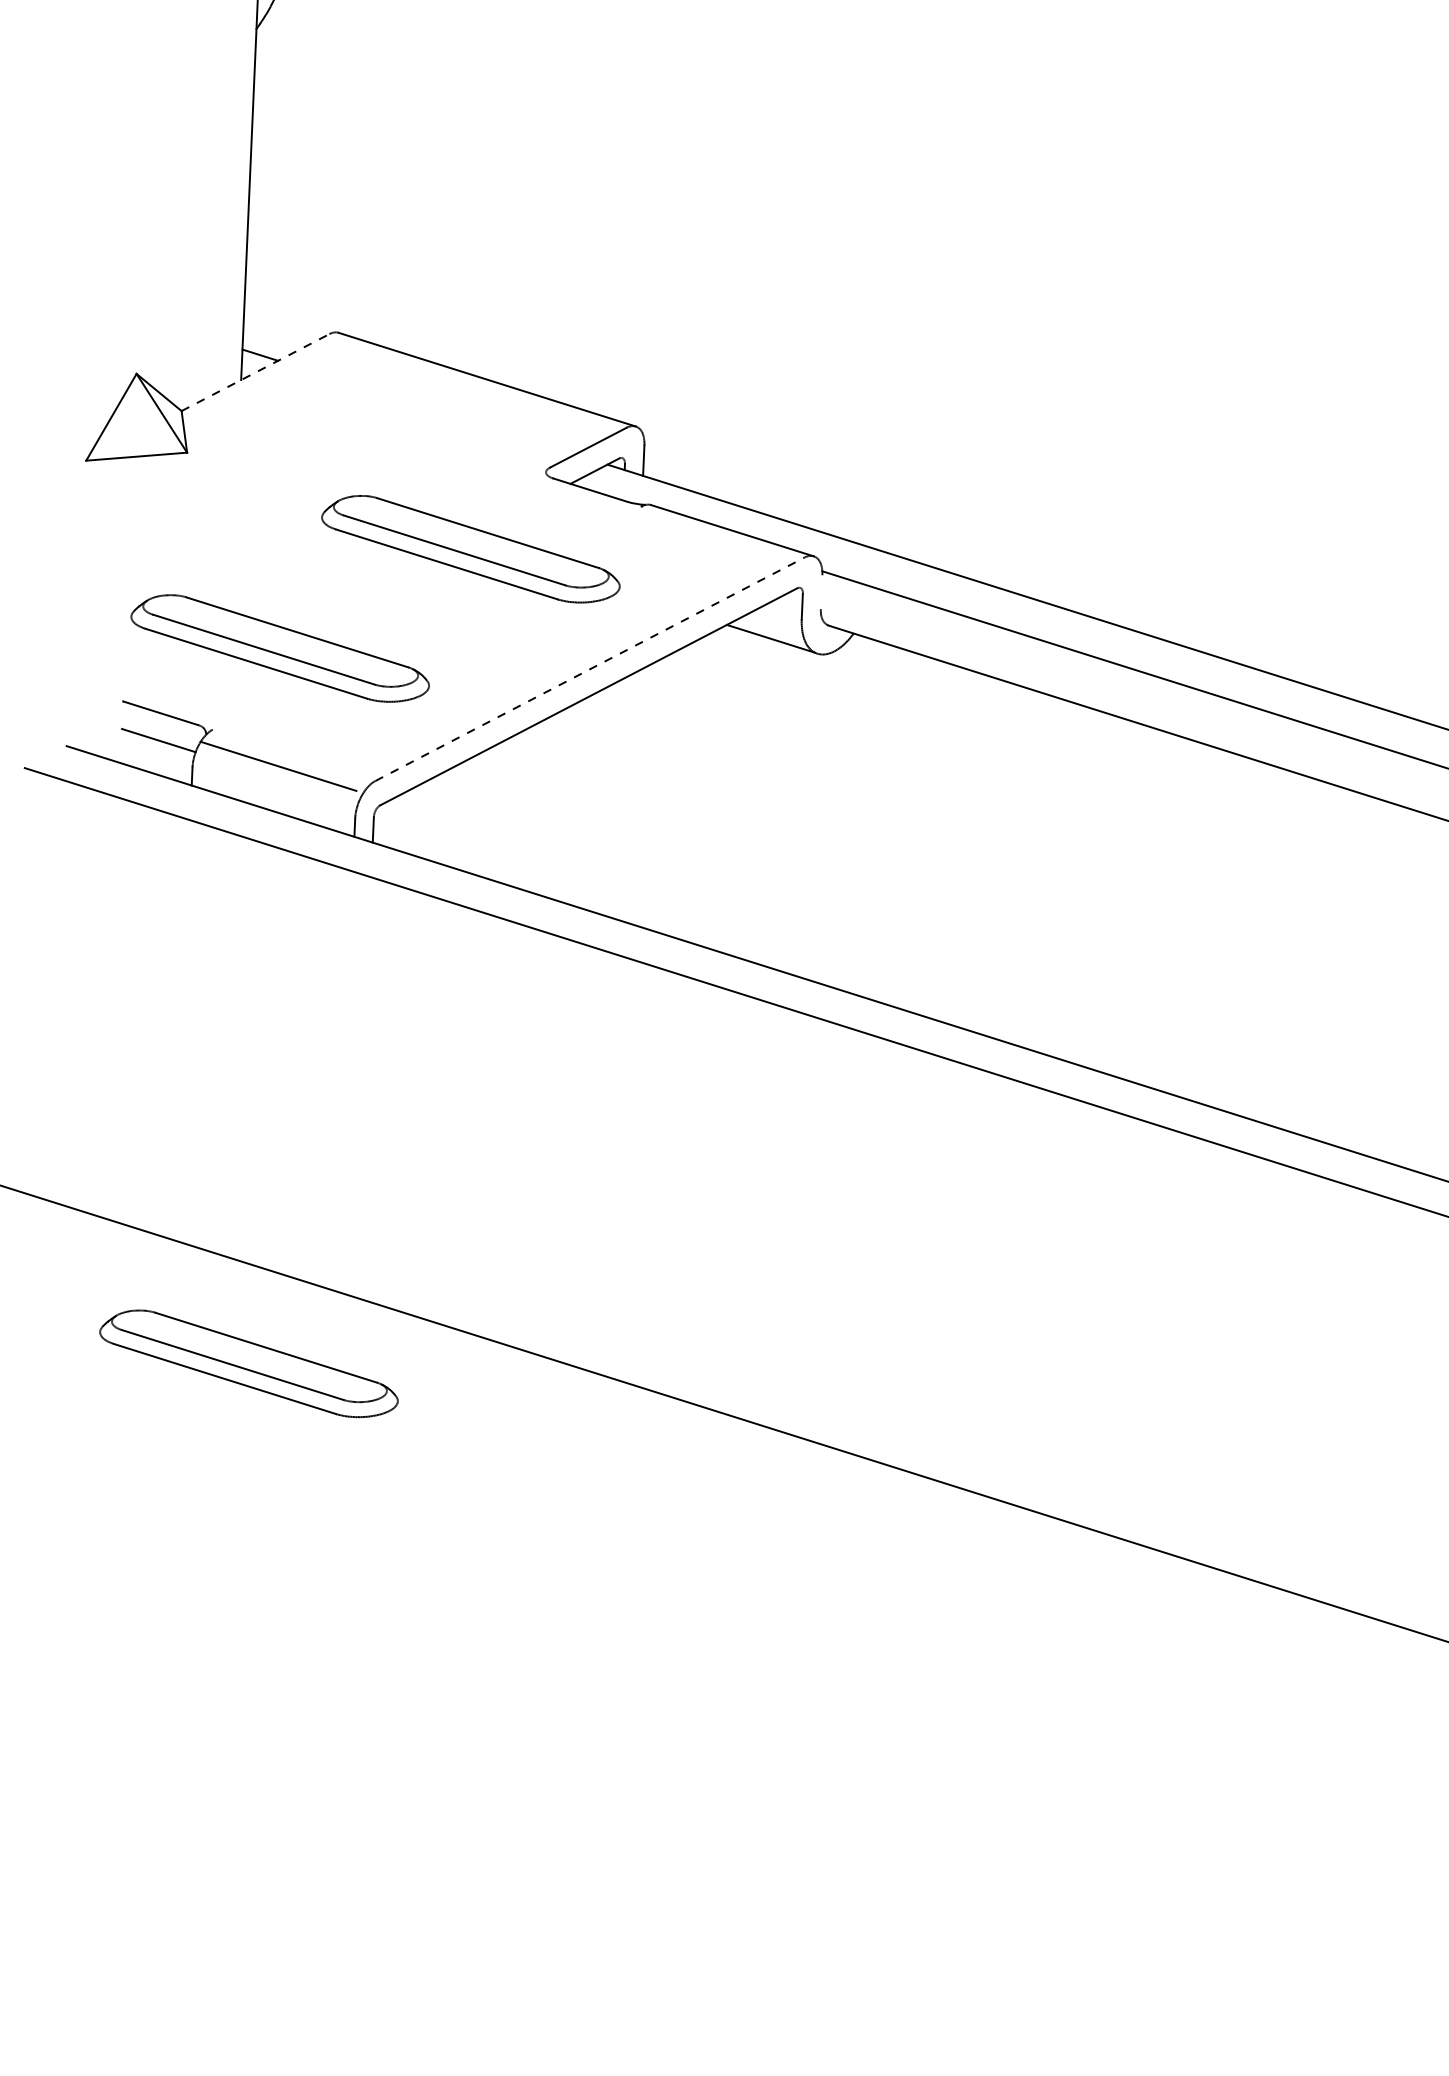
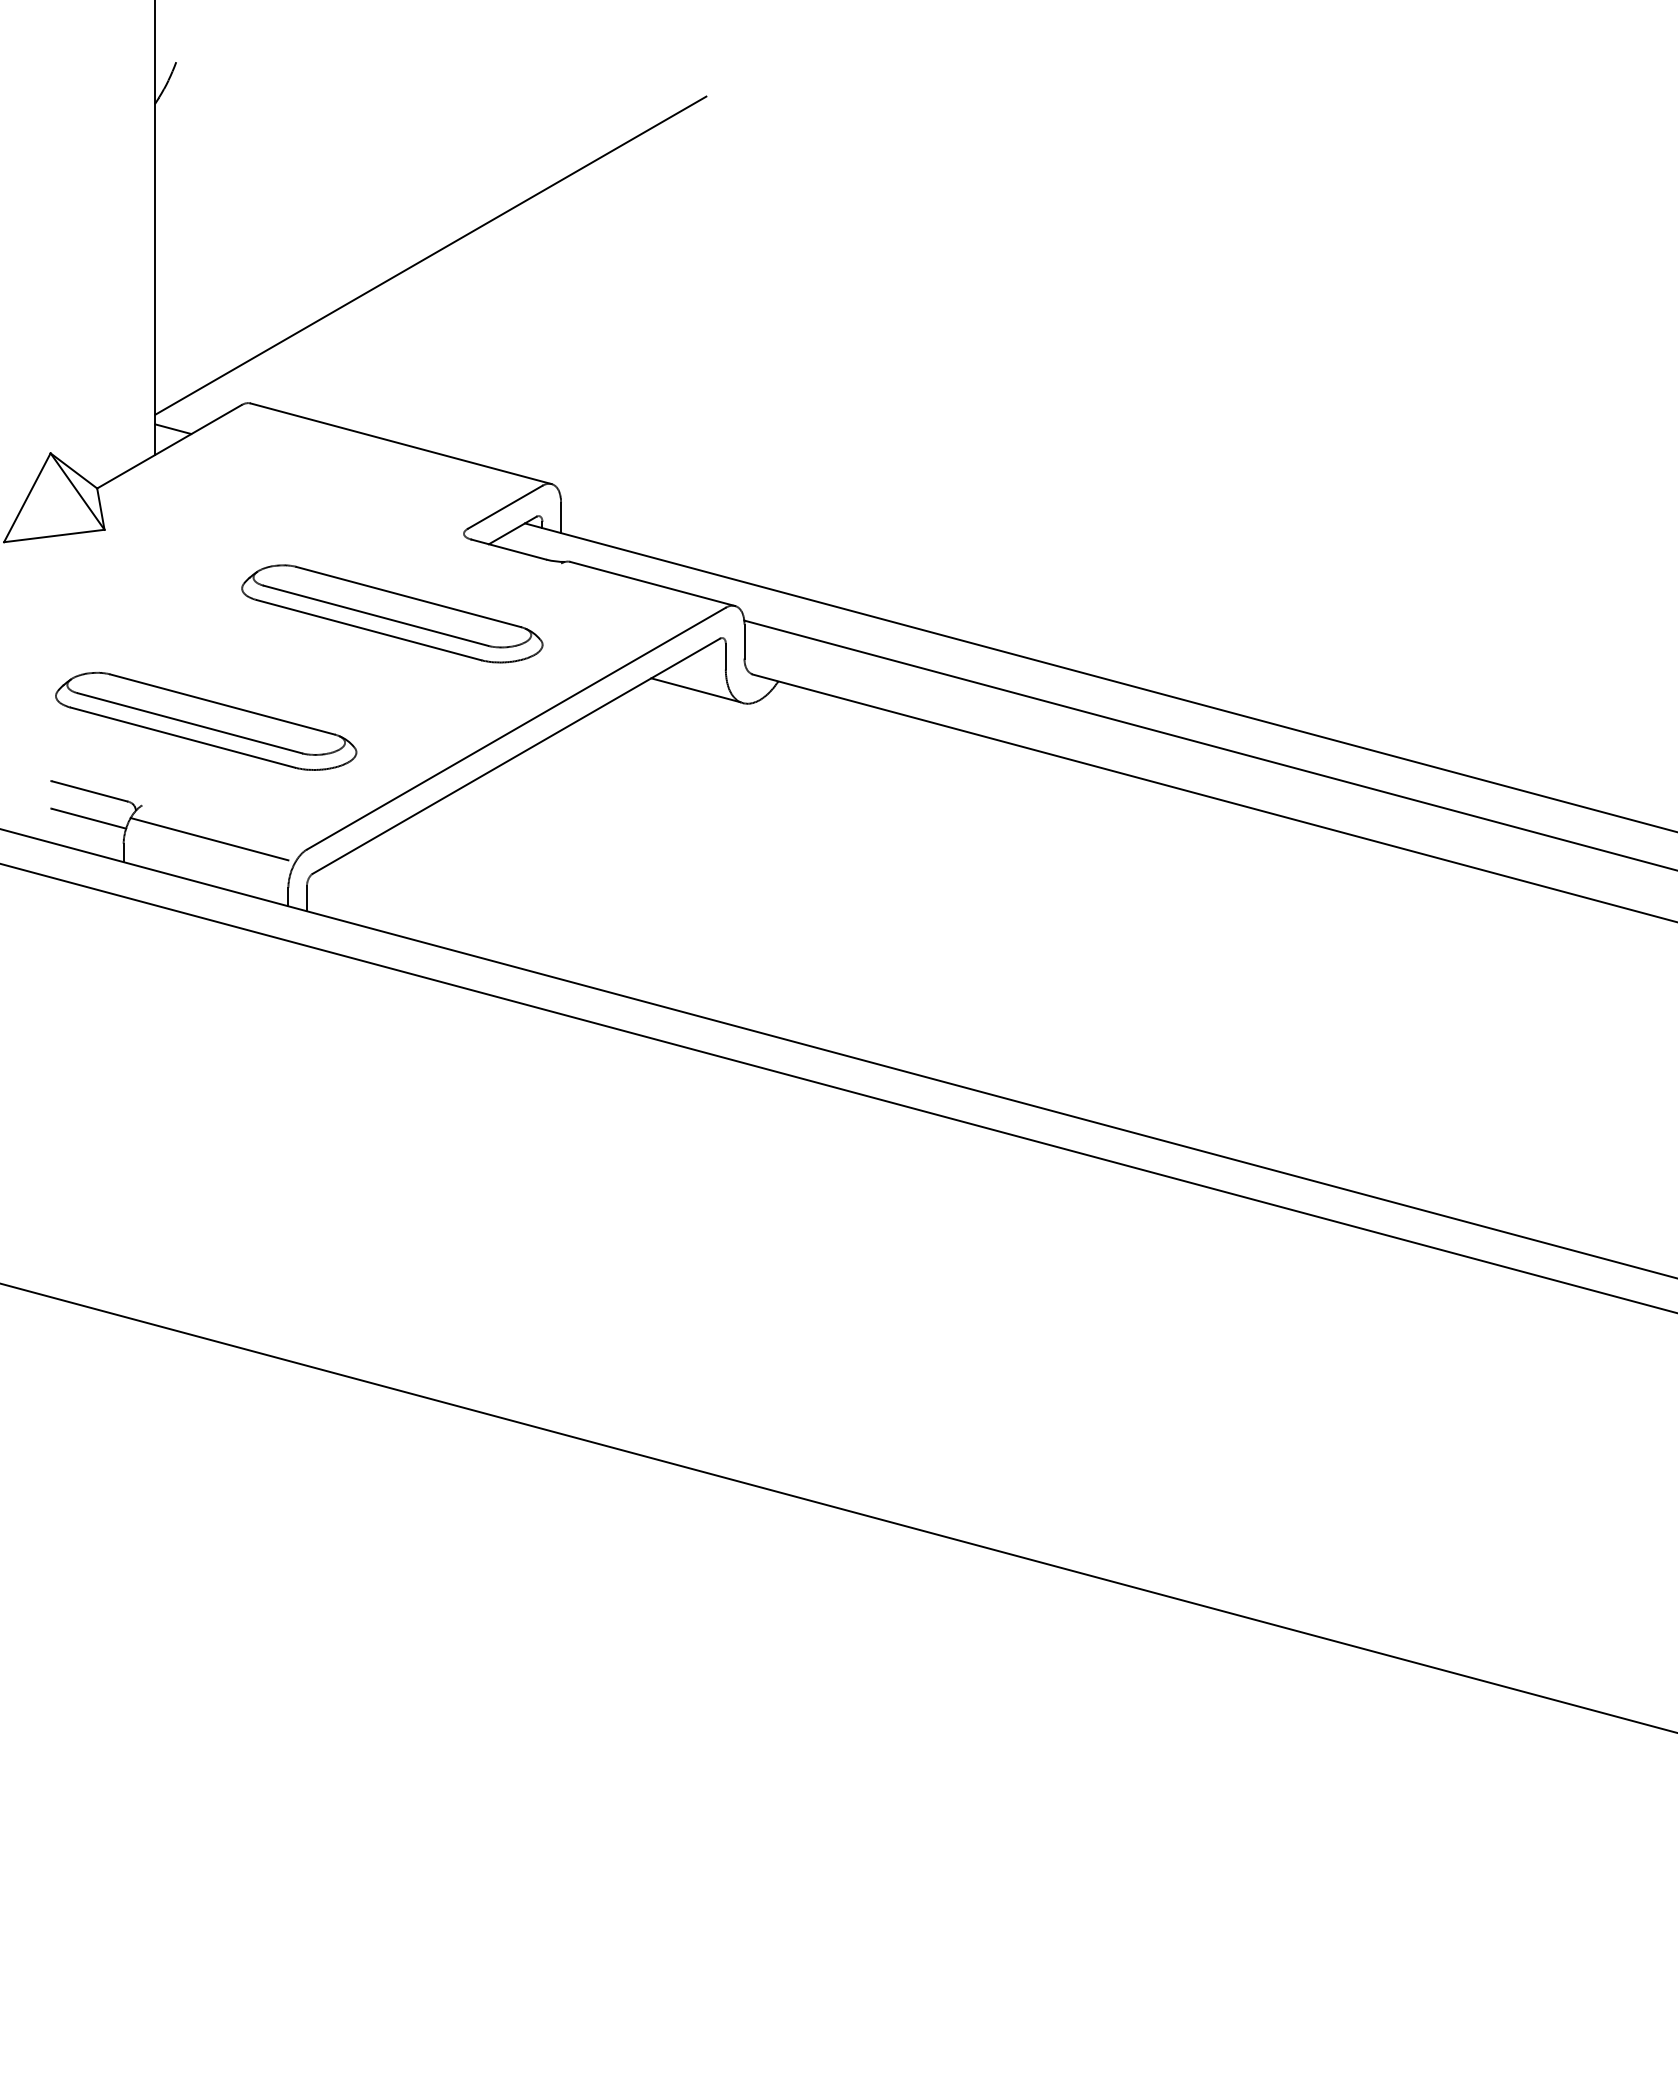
line: (524, 192) -> (430, 255), added
line: (255, 372) -> (169, 446), dashed -> solid
line: (821, 592) -> (744, 641), added
line: (590, 669) -> (516, 728), dashed -> solid
part: (249, 1362) -> (206, 1436), removed

